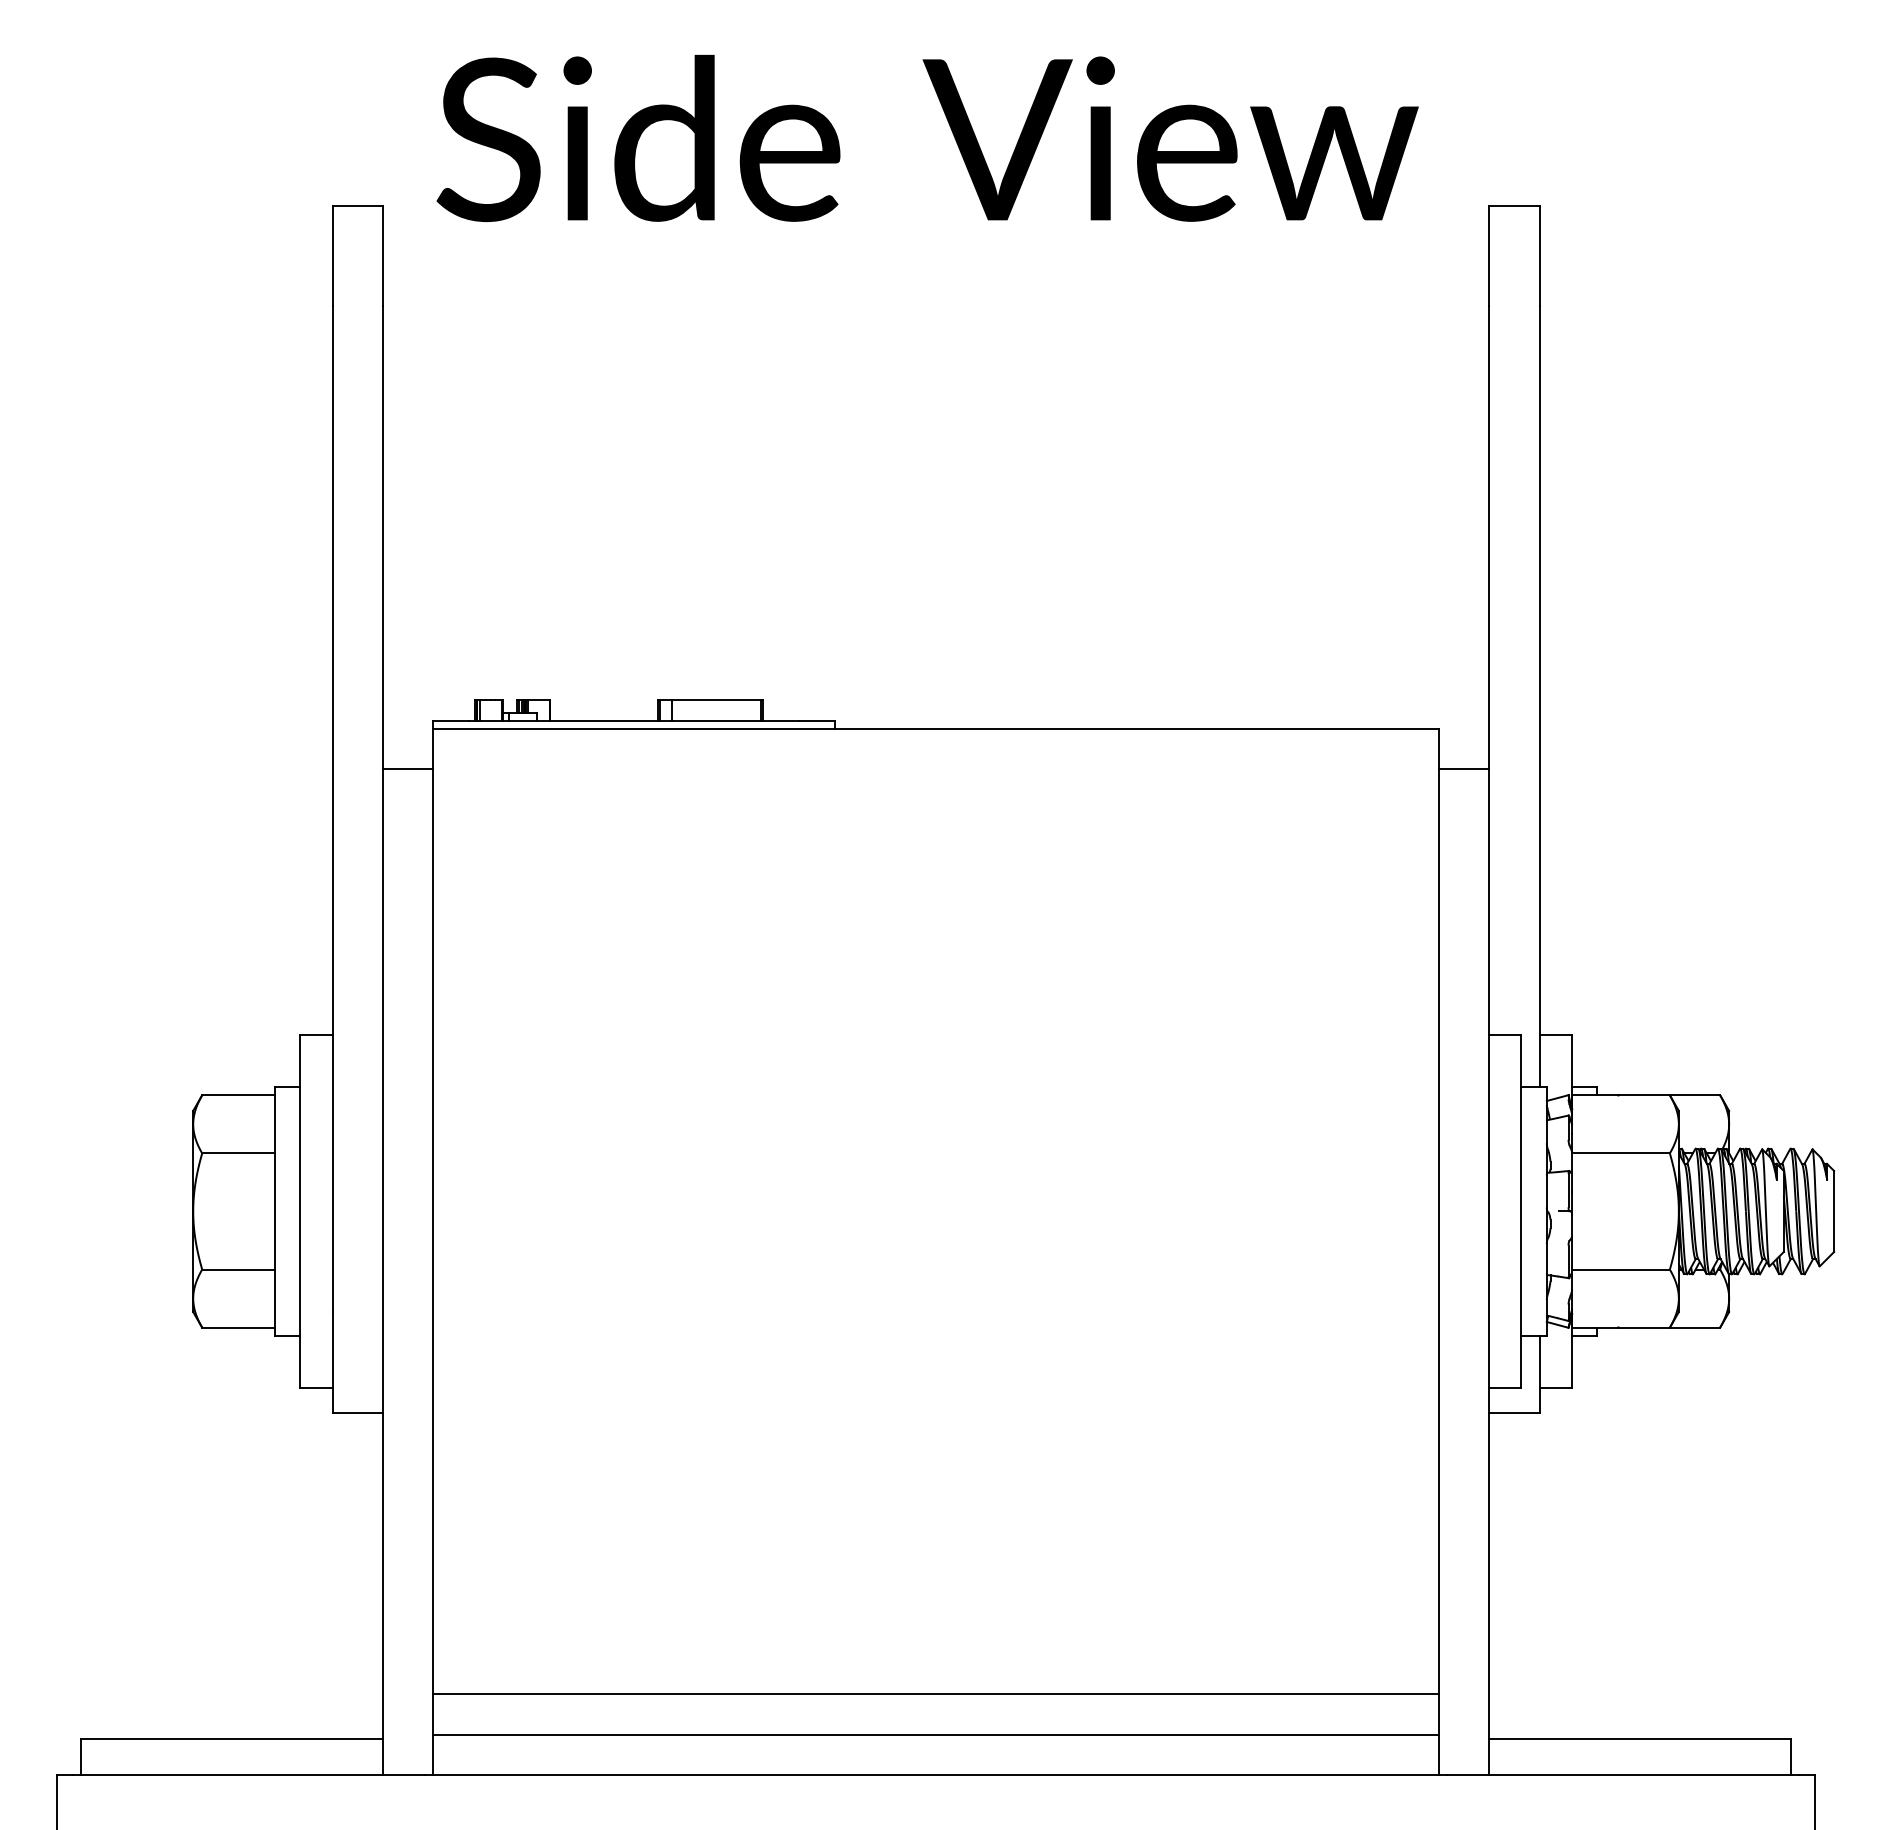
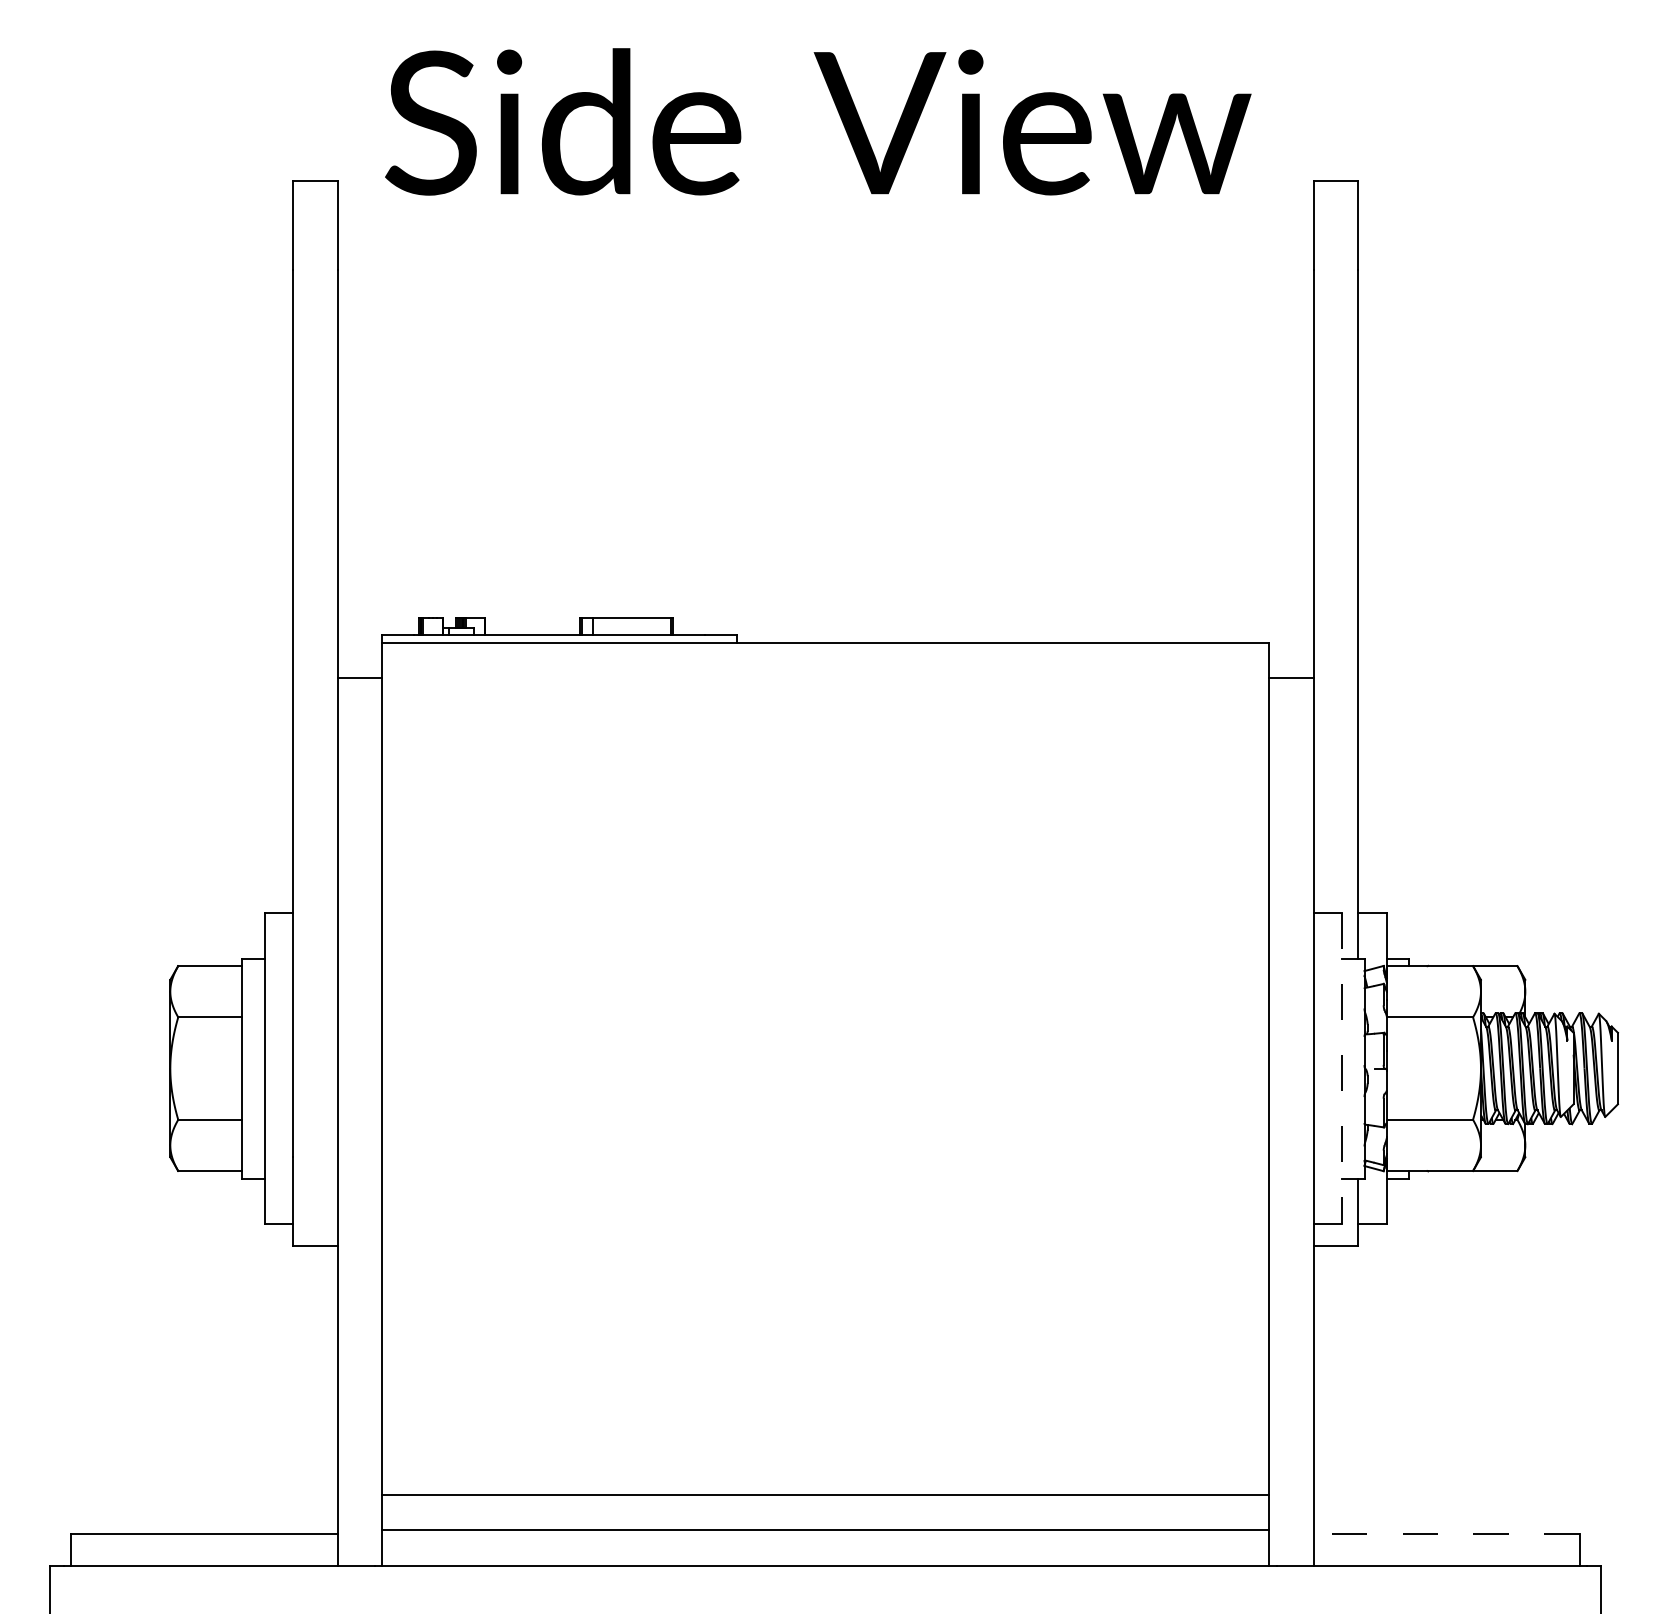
line: (1521, 1212) -> (1342, 1069), solid -> dashed
line: (1639, 1738) -> (1446, 1533), solid -> dashed

